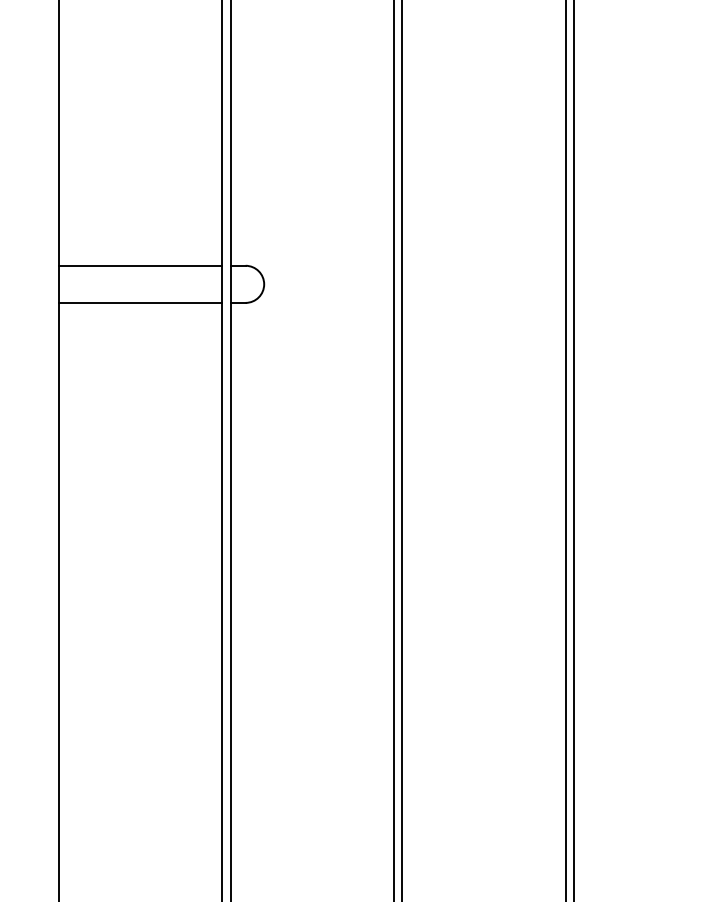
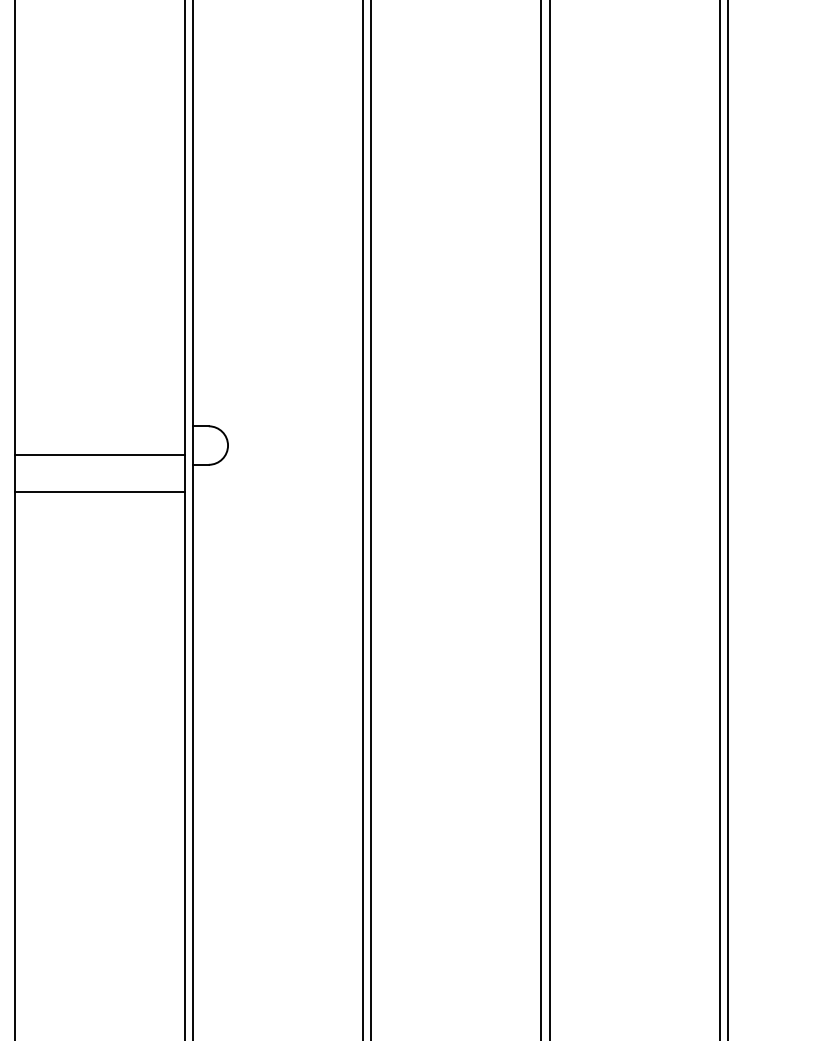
line: (140, 265) -> (99, 455), moved
line: (140, 302) -> (99, 491), moved

